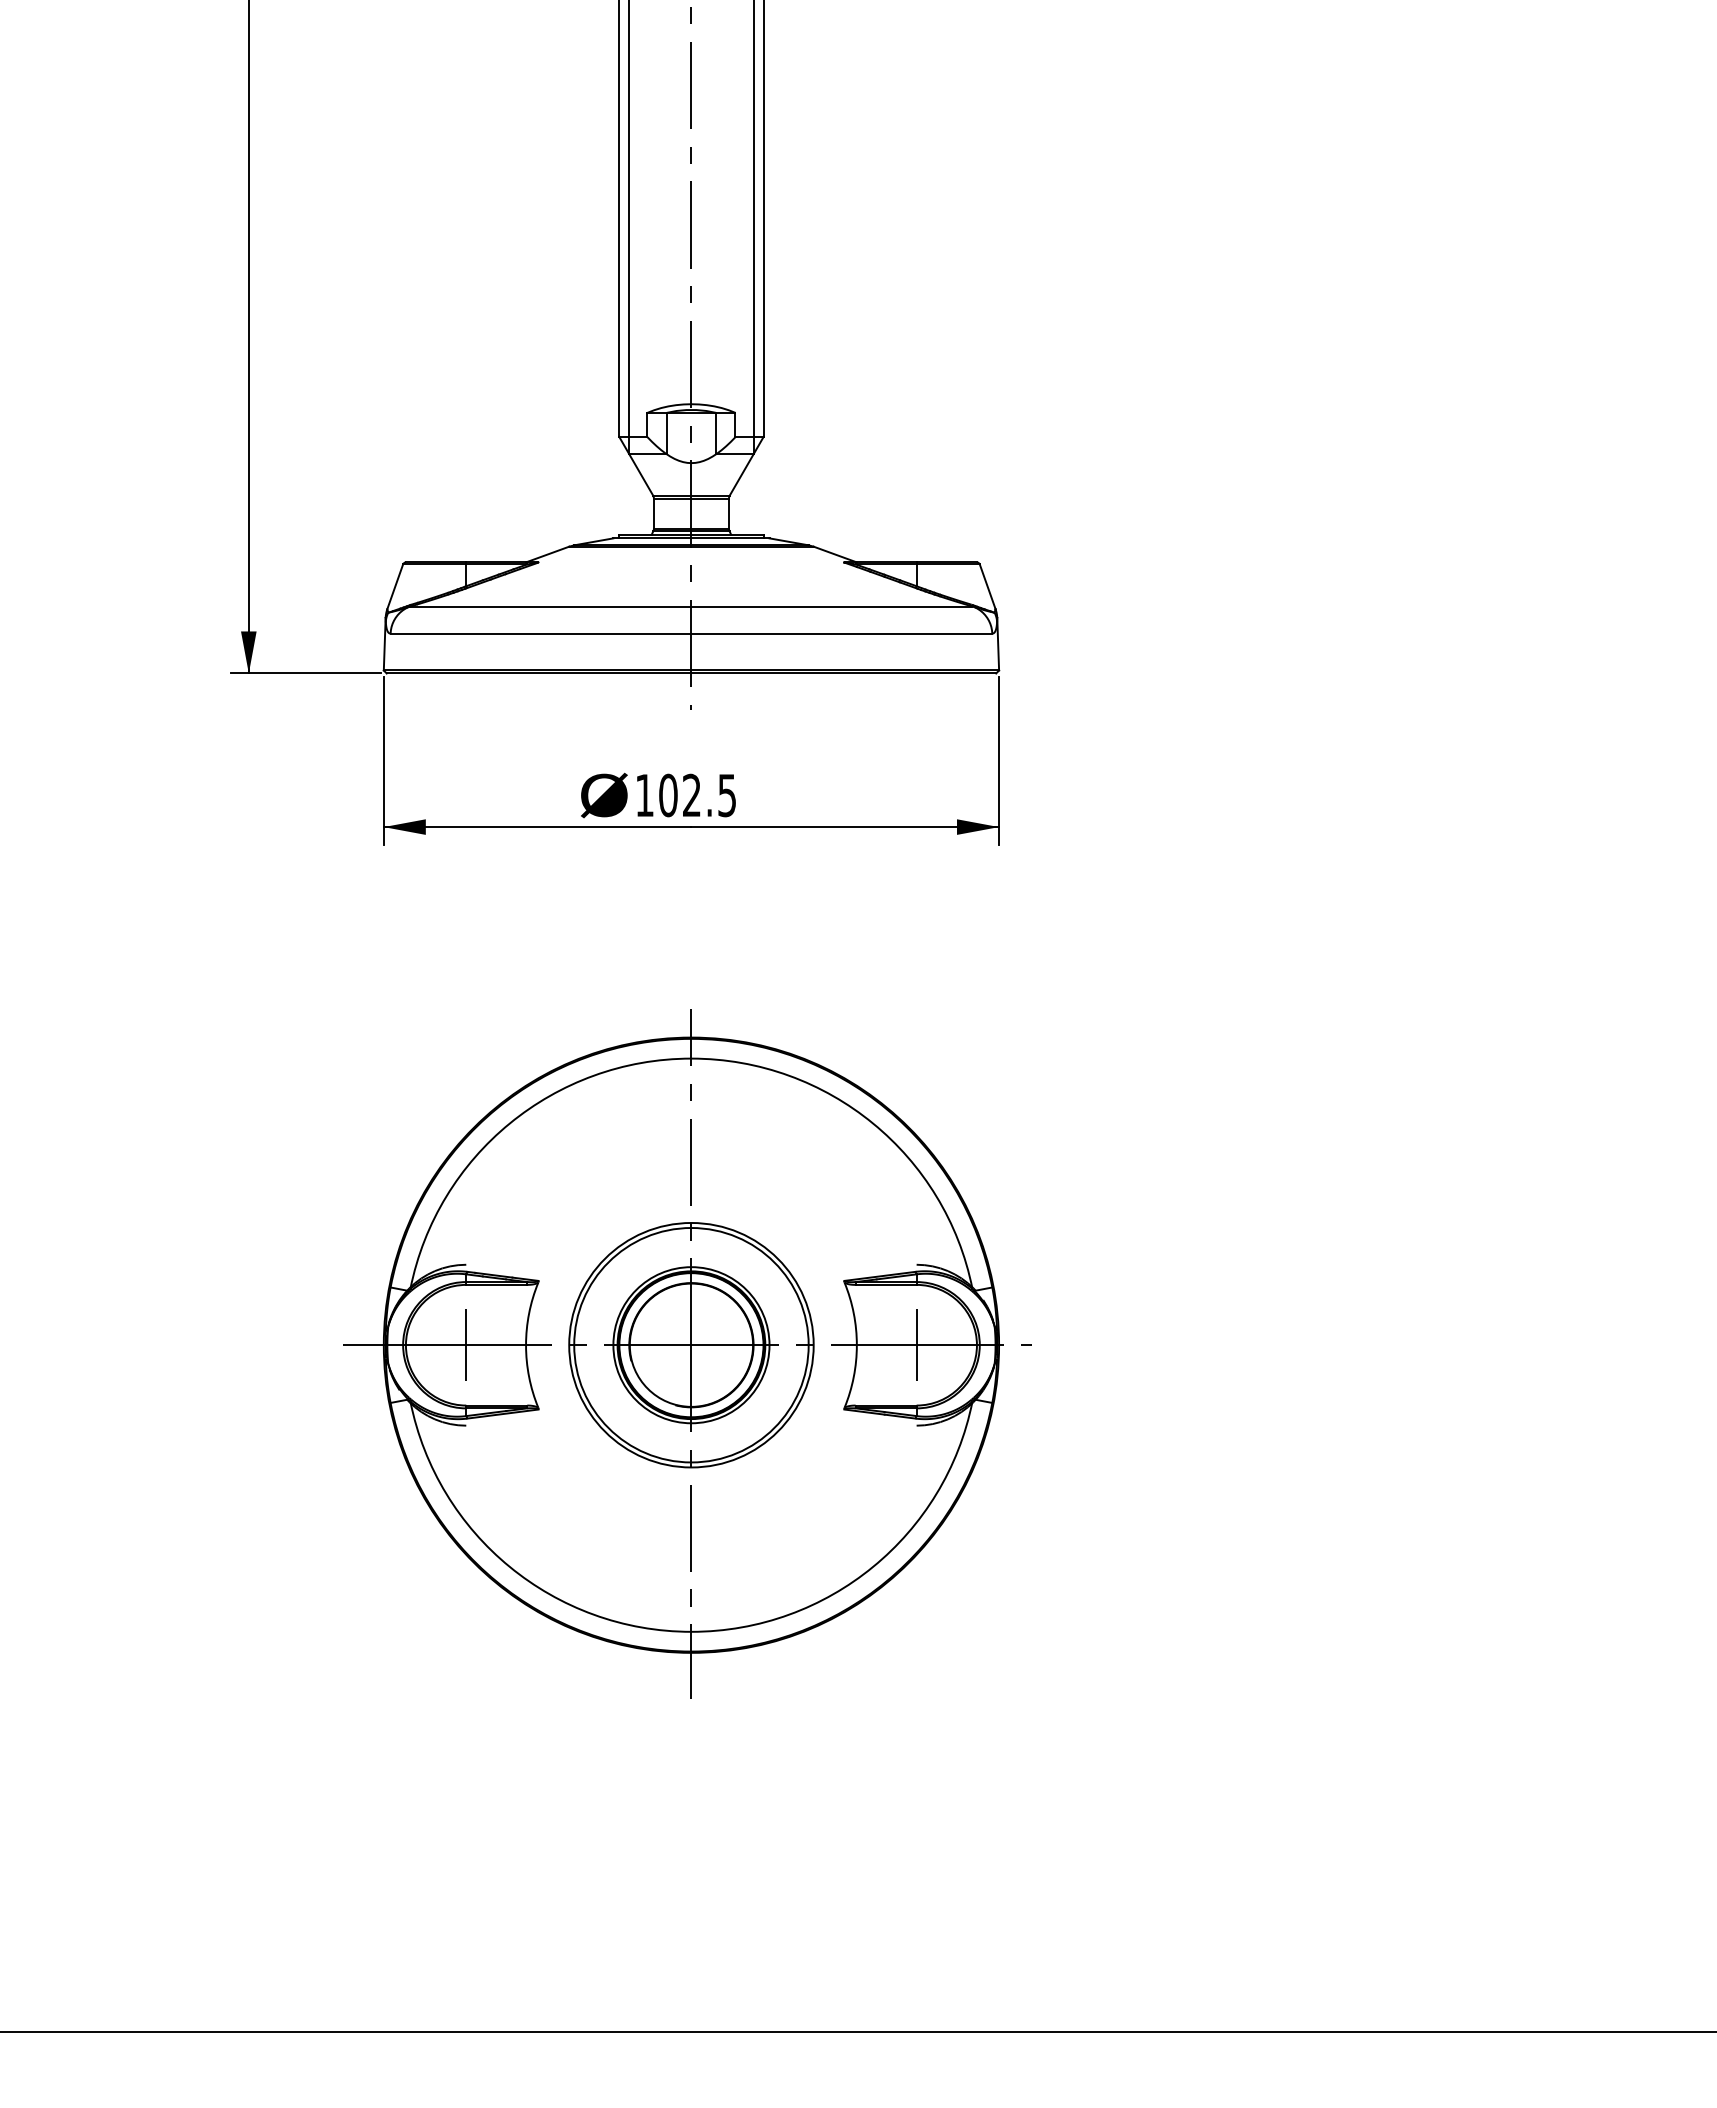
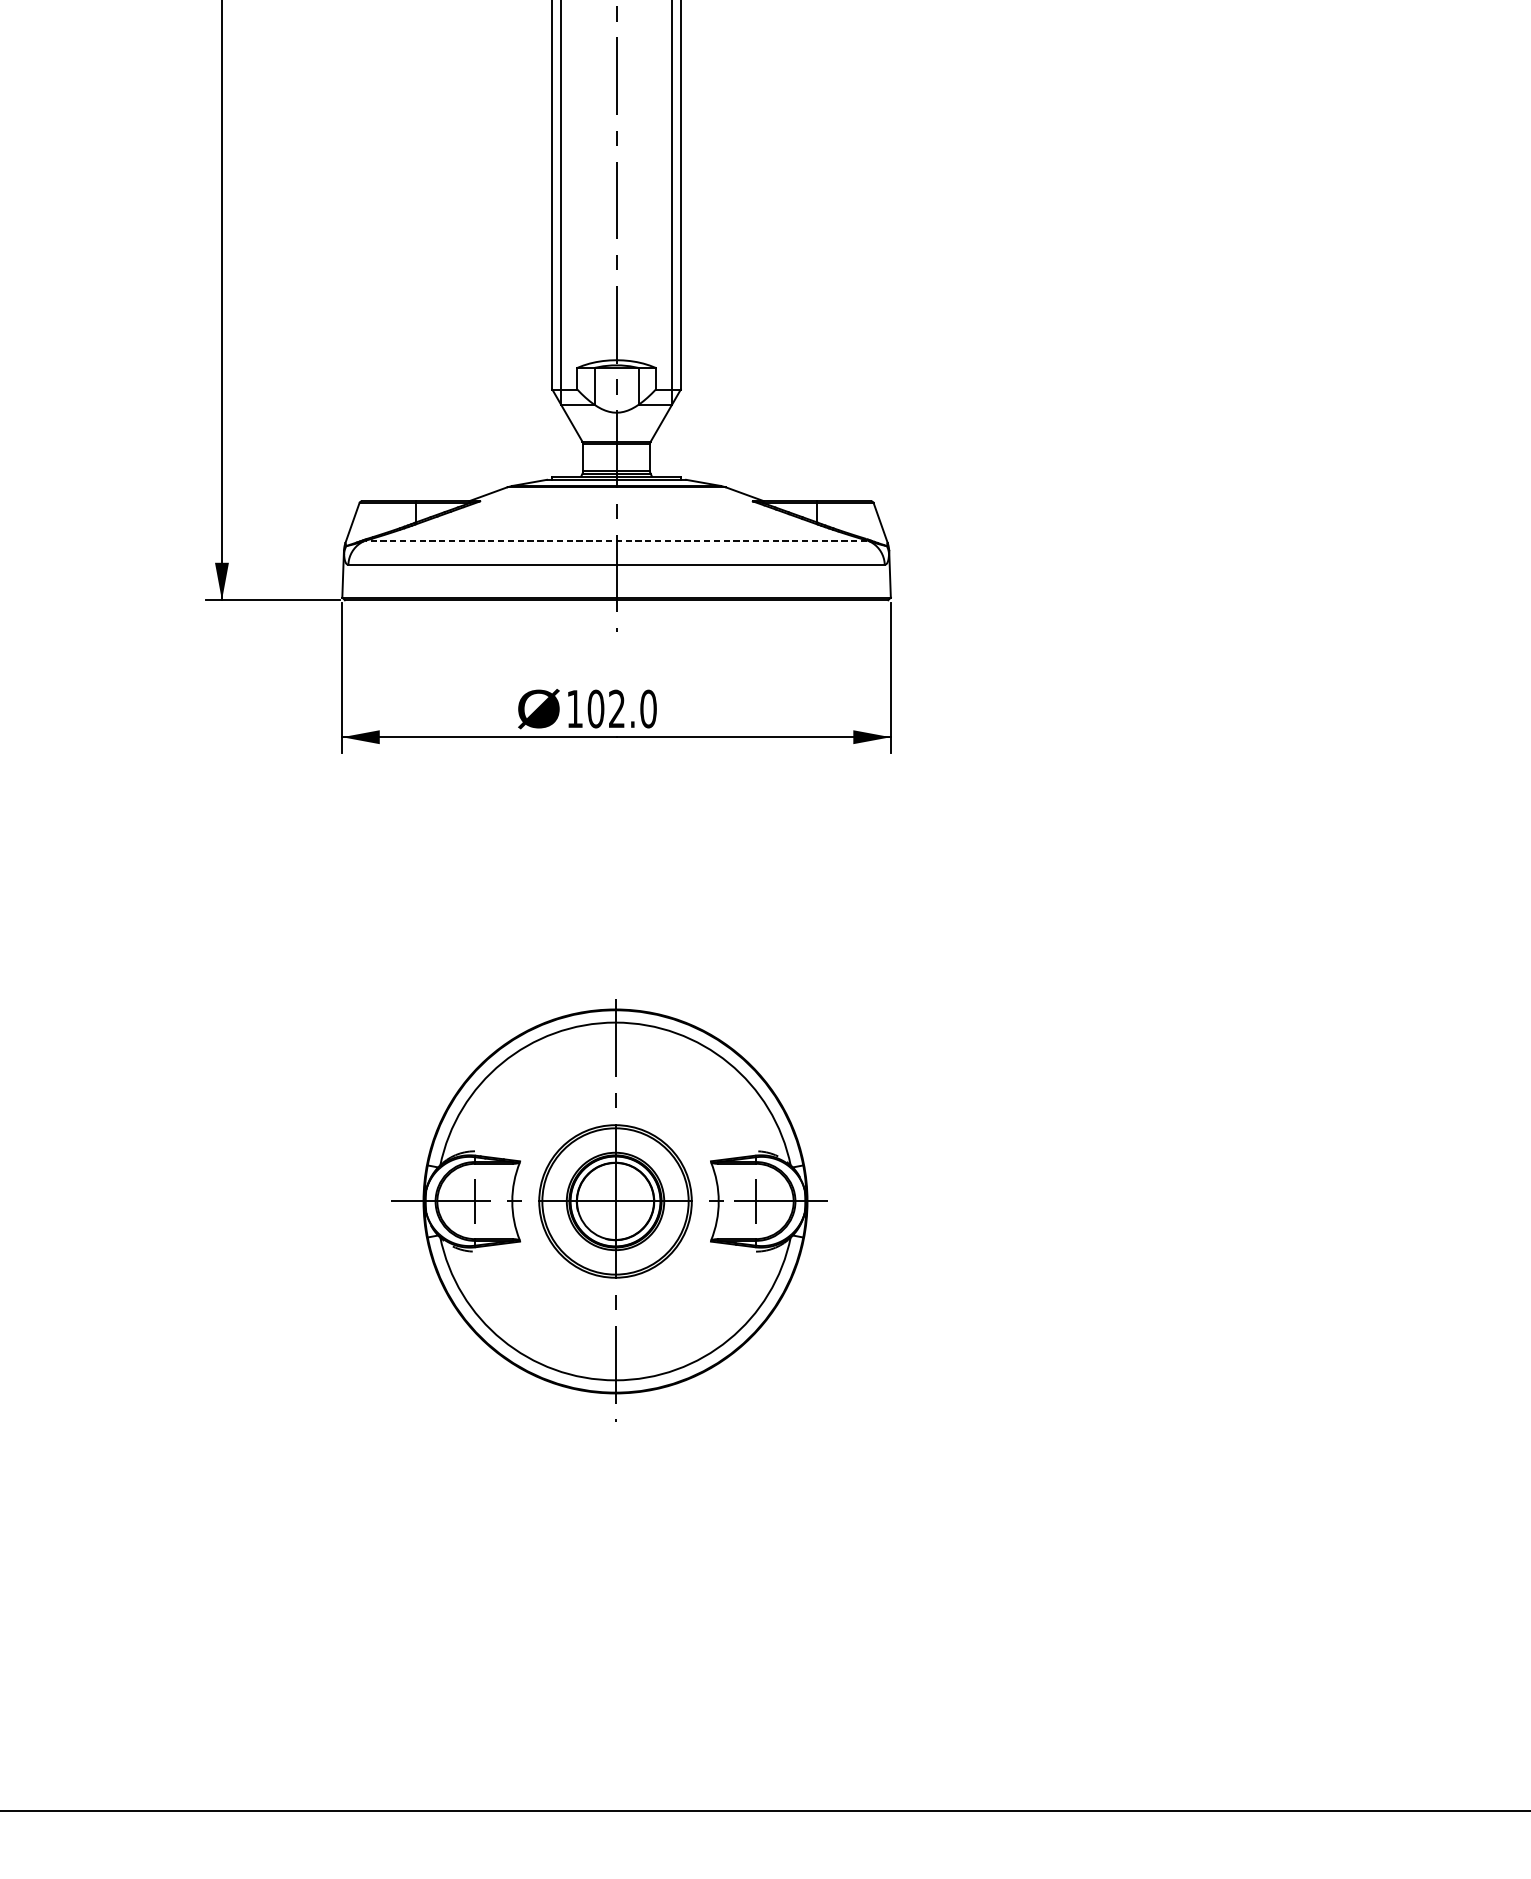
line: (690, 606) -> (615, 540), solid -> dashed
text: (727, 795) -> (648, 709), 102.5 -> 102.0
part: (687, 1353) -> (613, 1206), size x0.7

